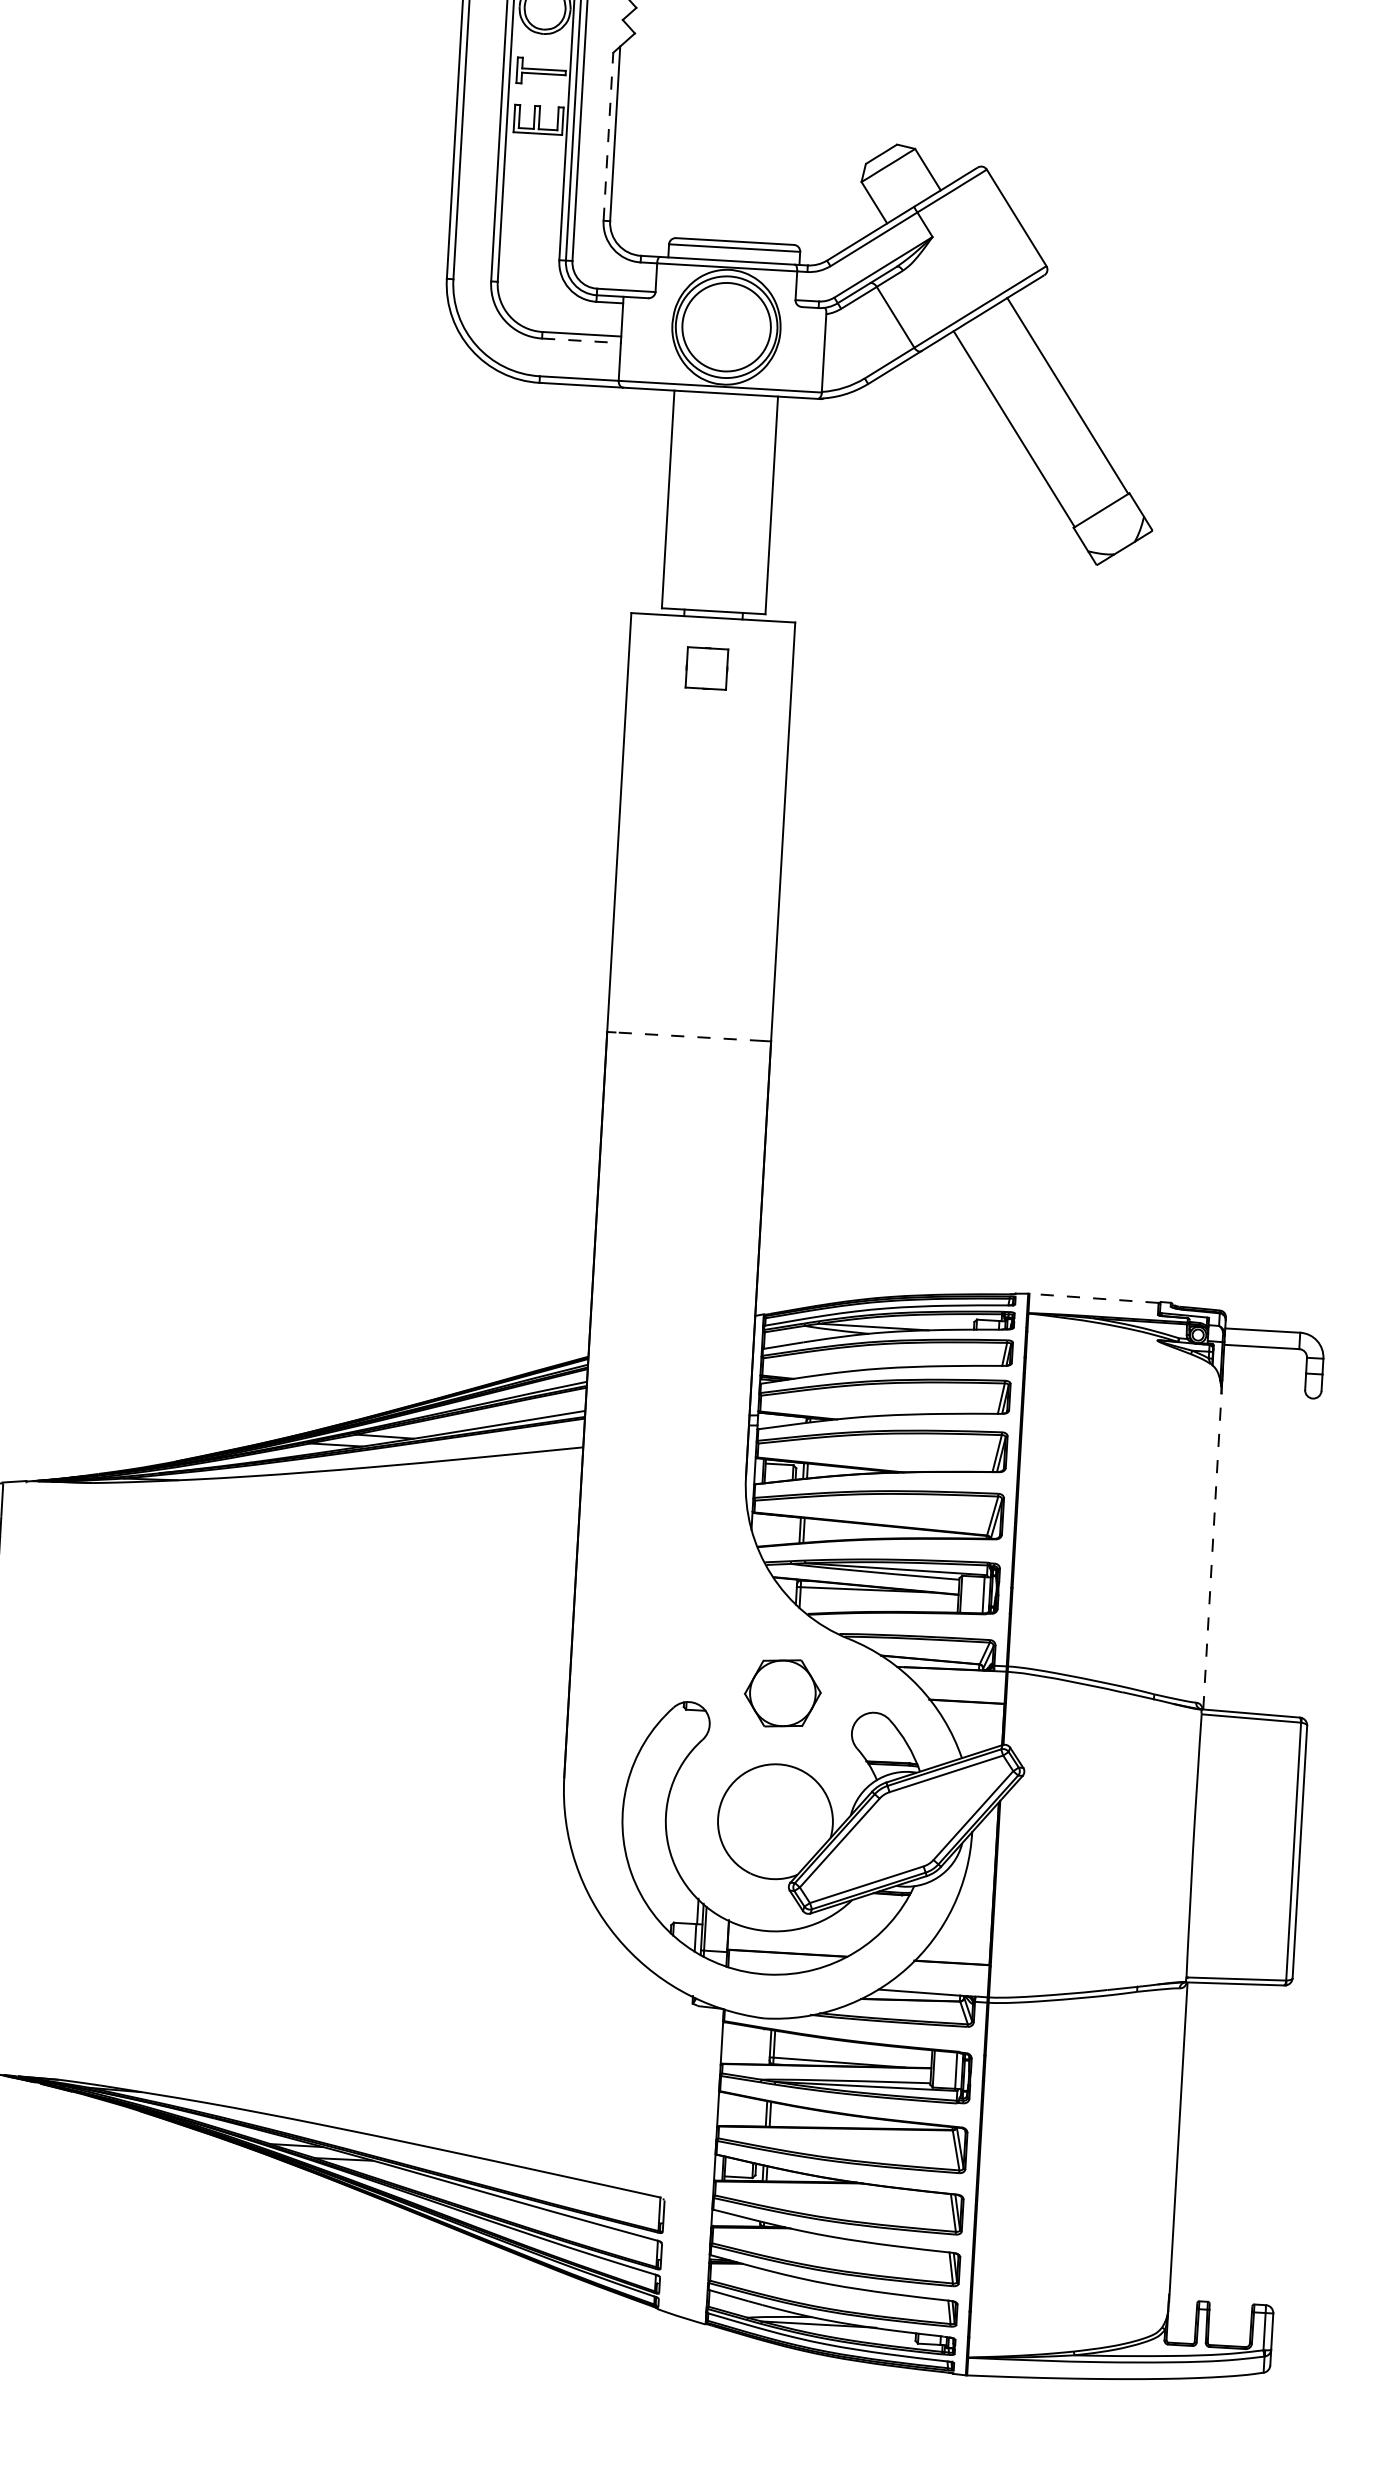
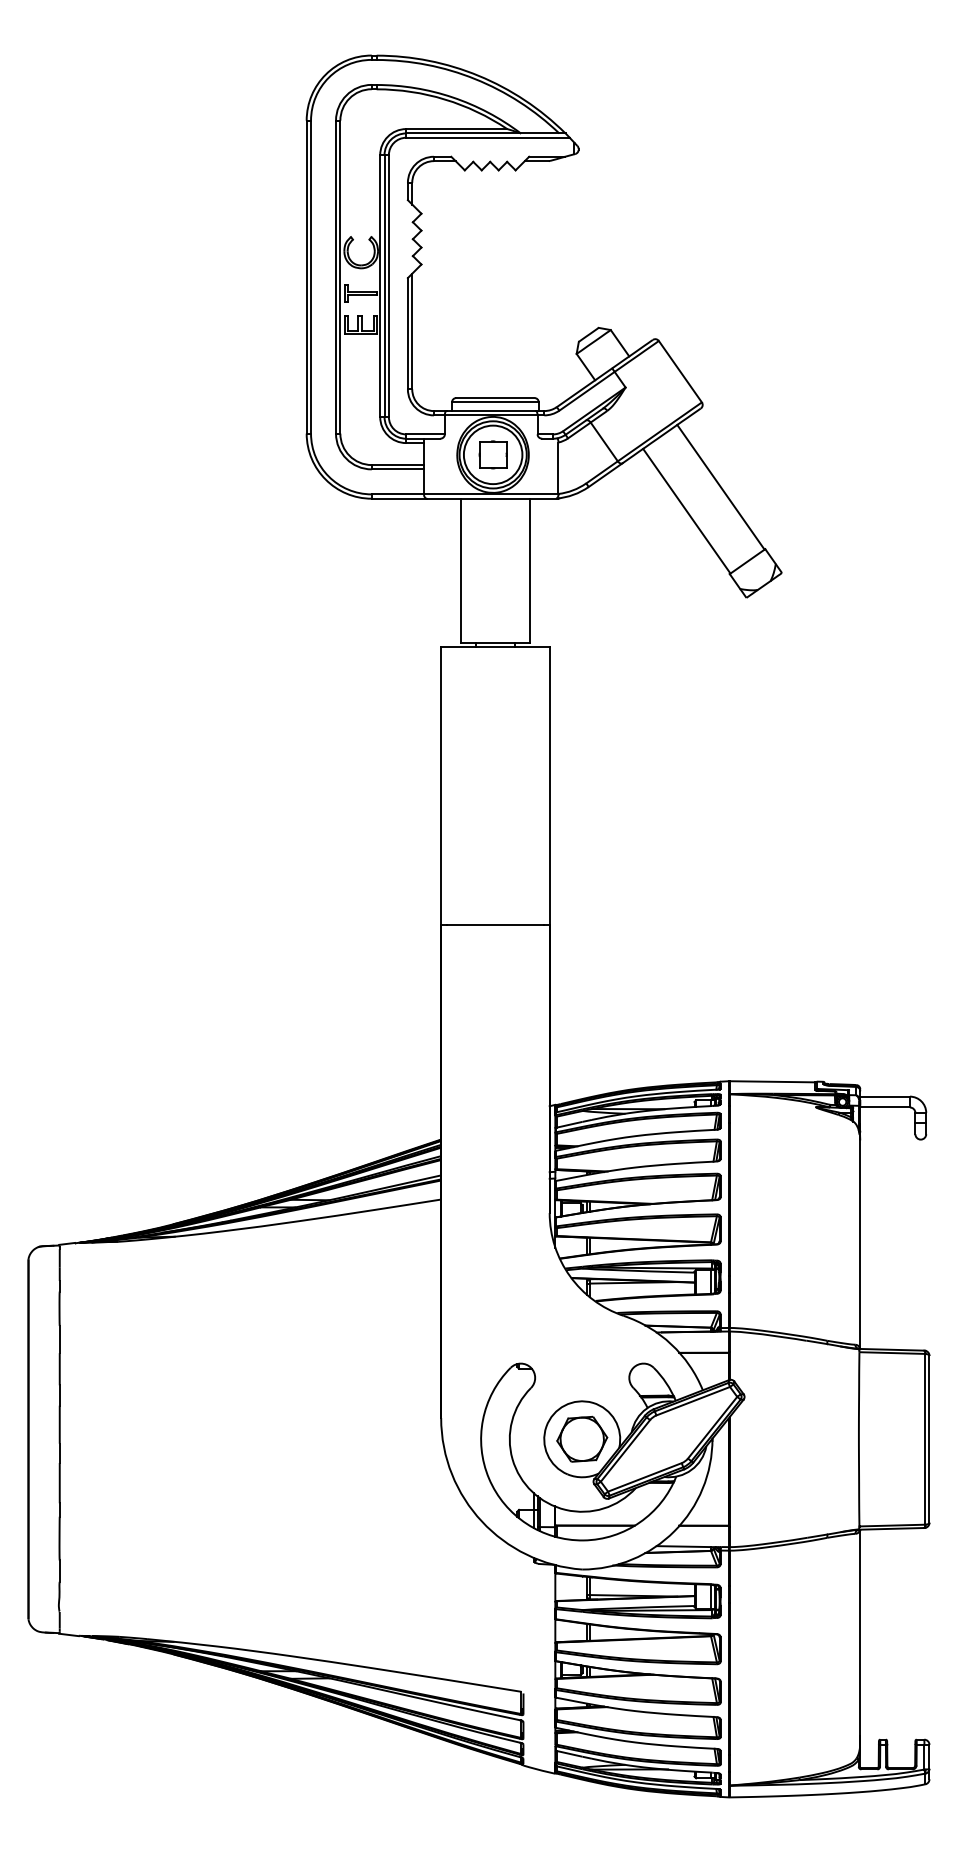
line: (607, 136) -> (407, 333), dashed -> solid
line: (582, 341) -> (398, 469), dashed -> solid
part: (706, 667) -> (492, 454), moved
line: (689, 1036) -> (495, 924), dashed -> solid
line: (1093, 1297) -> (772, 1081), dashed -> solid
line: (1212, 1551) -> (860, 1244), dashed -> solid
part: (783, 1692) -> (582, 1438), moved

